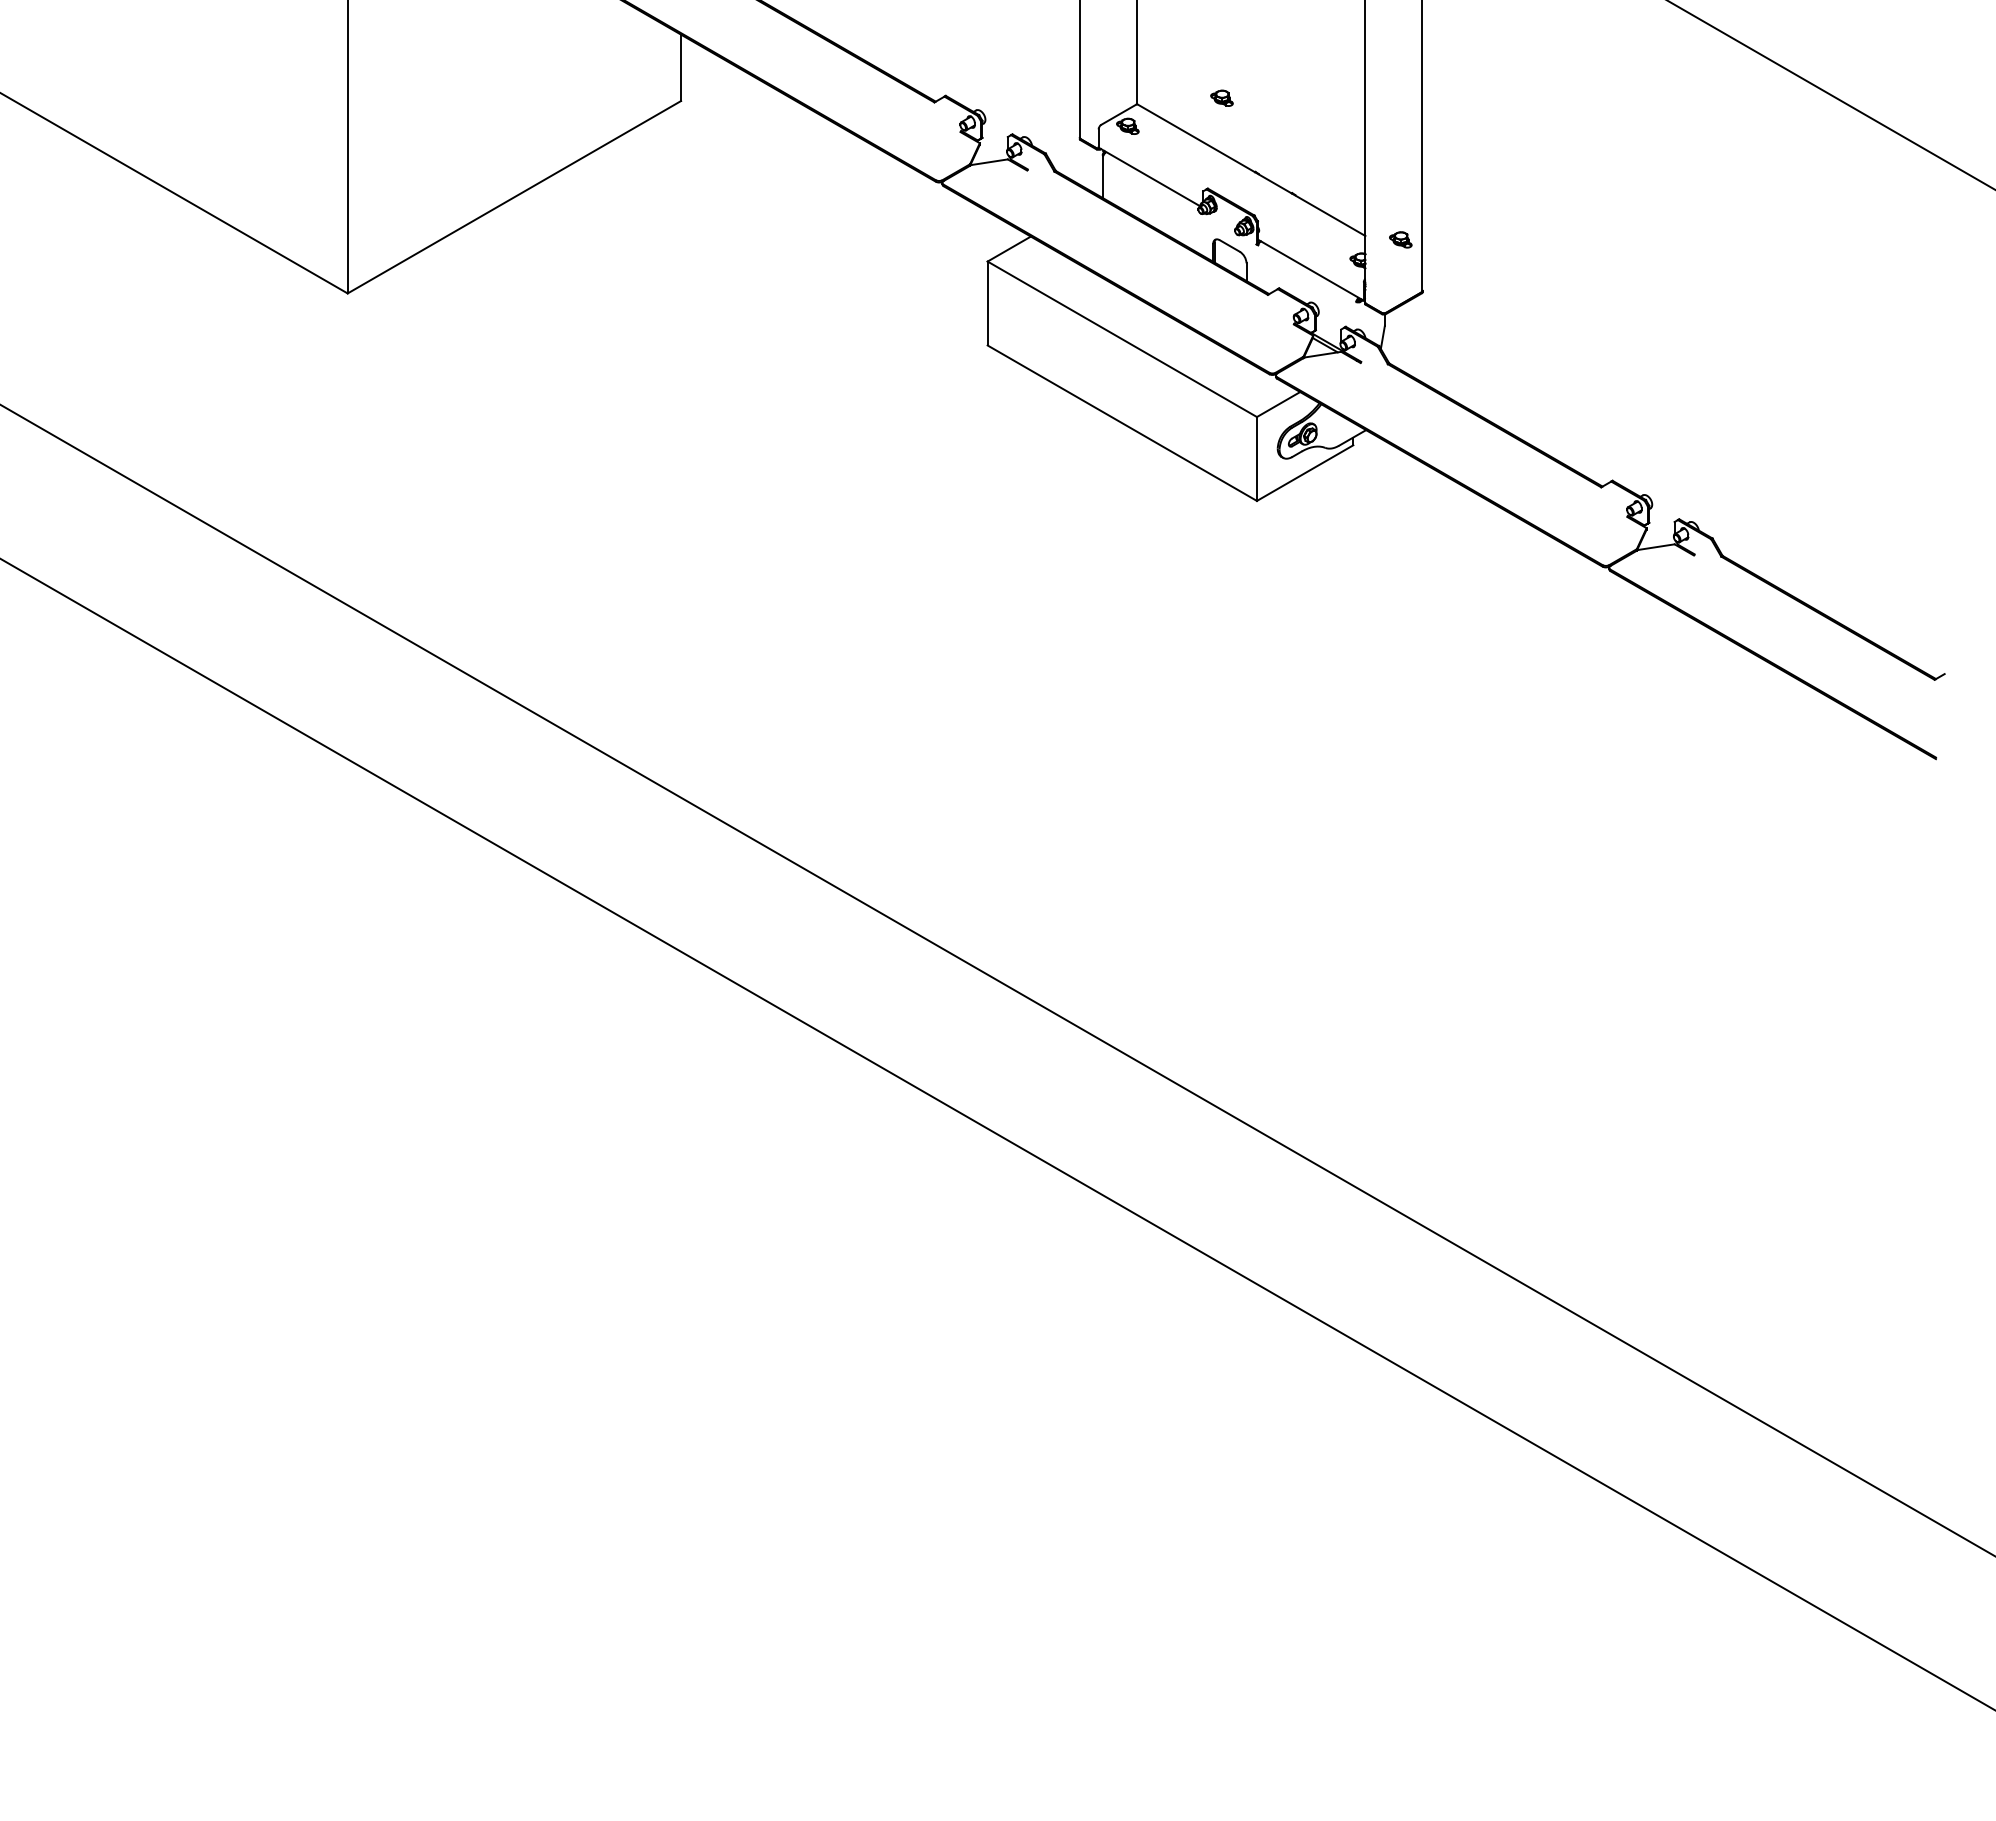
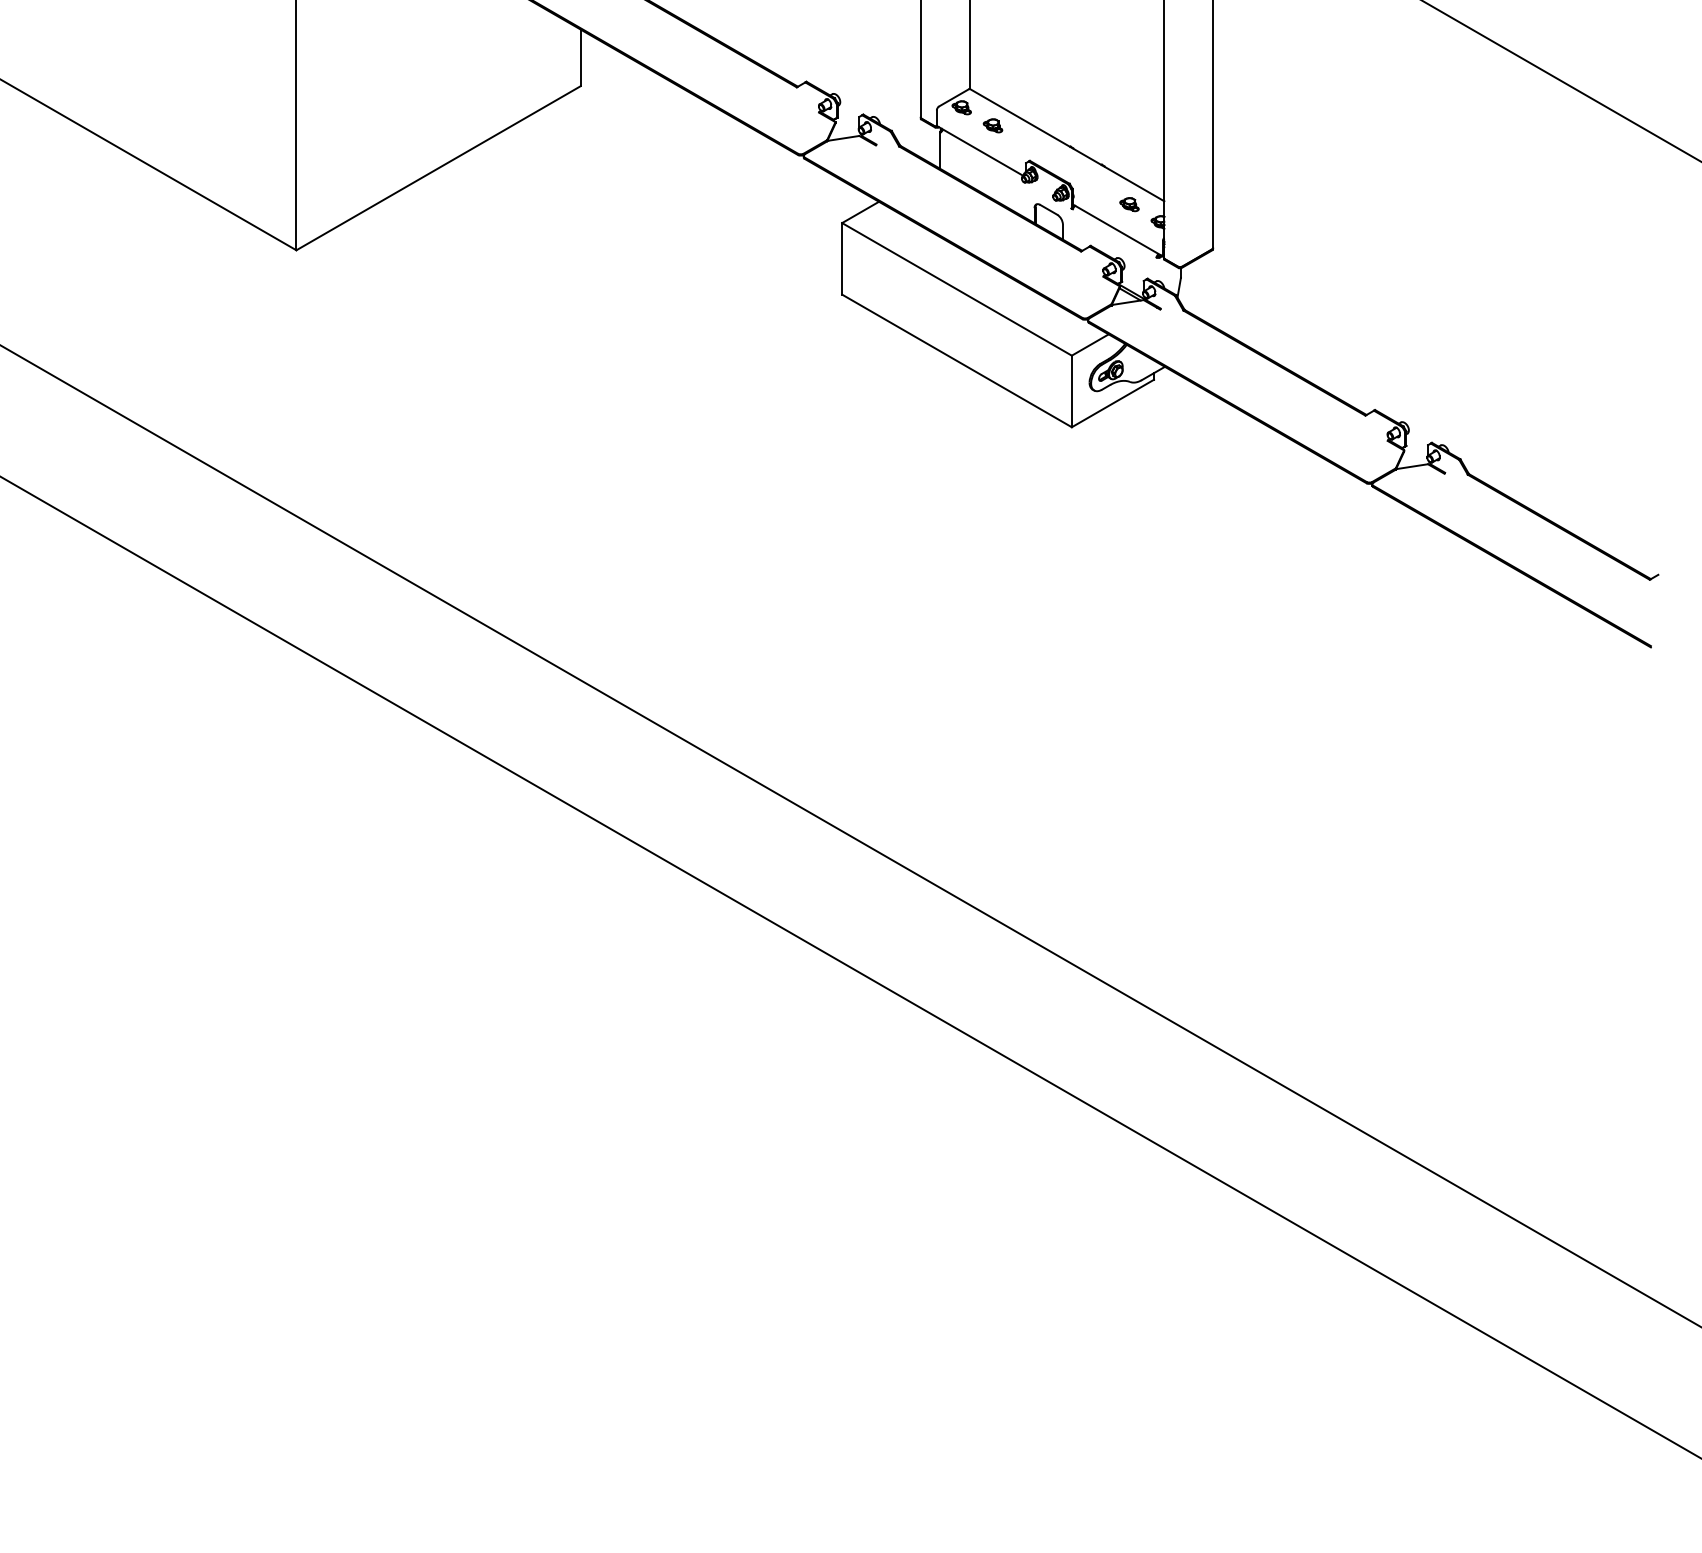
part: (1221, 97) -> (992, 125), moved
part: (1400, 239) -> (1129, 204), moved

